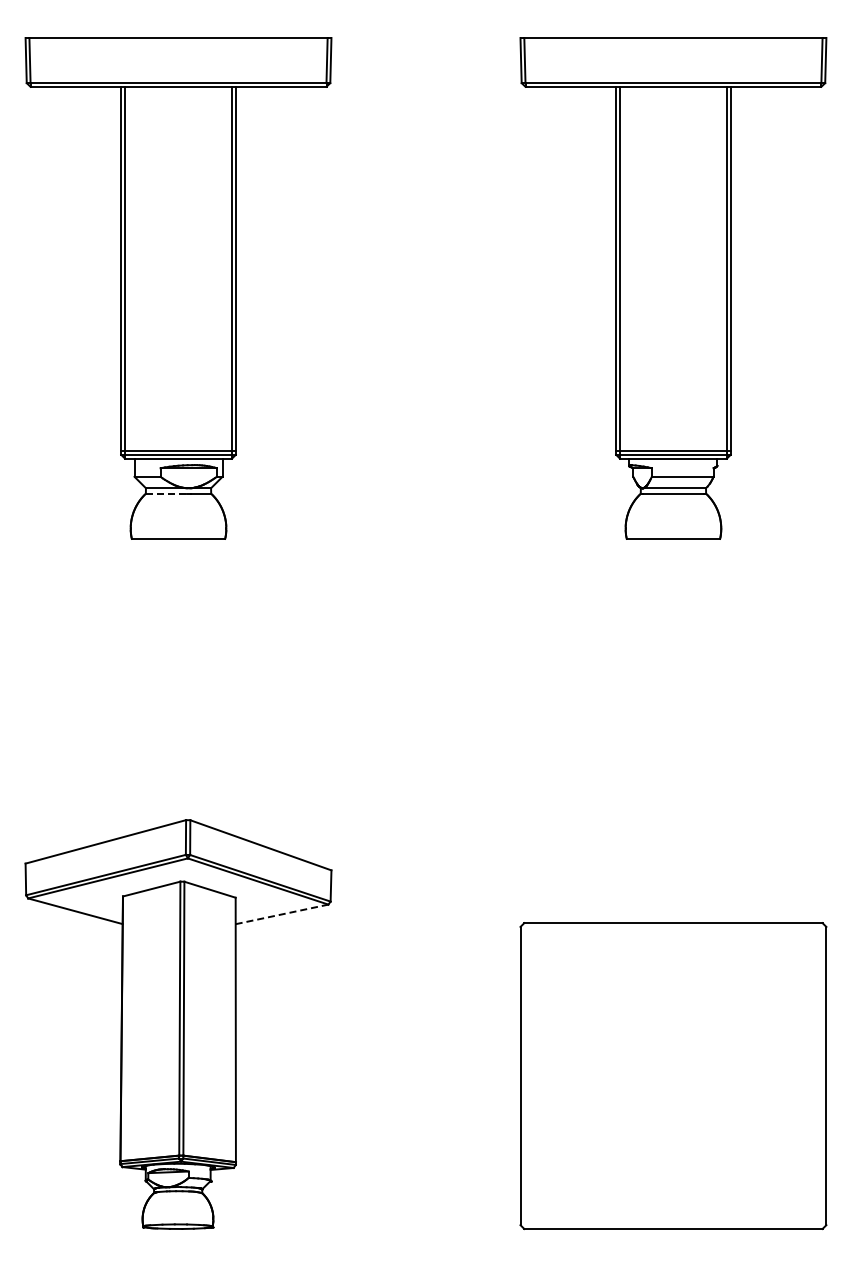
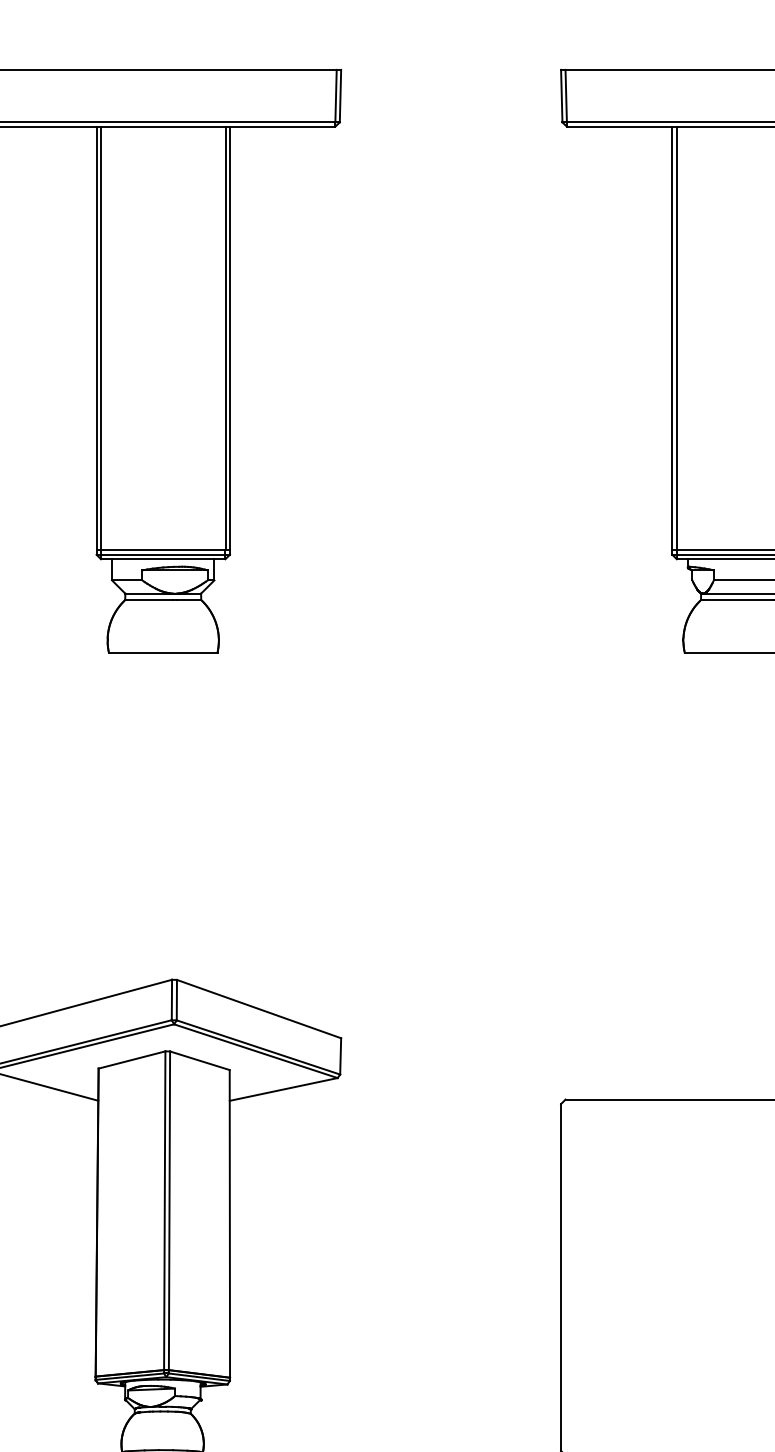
line: (166, 493) -> (149, 599), dashed -> solid
line: (282, 914) -> (284, 1089), dashed -> solid

